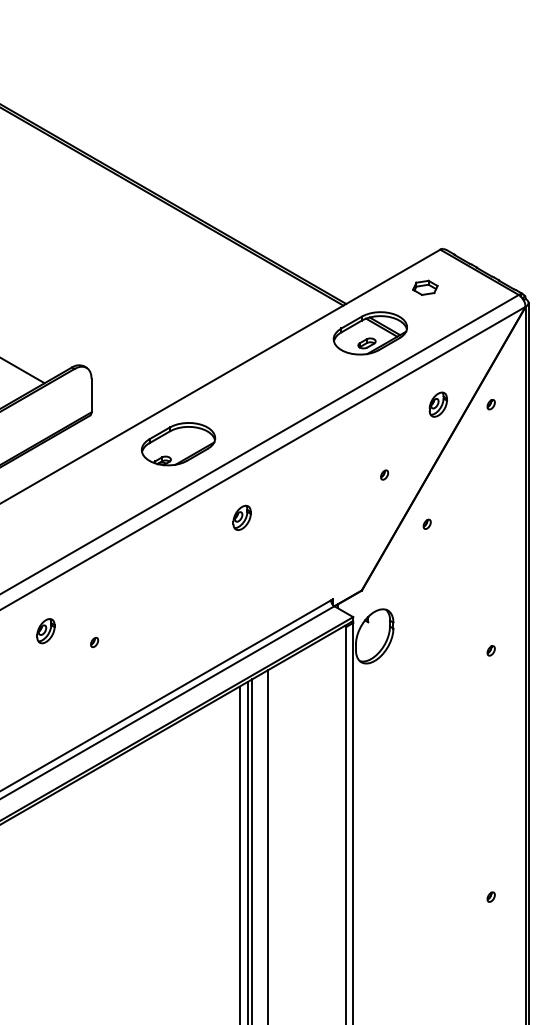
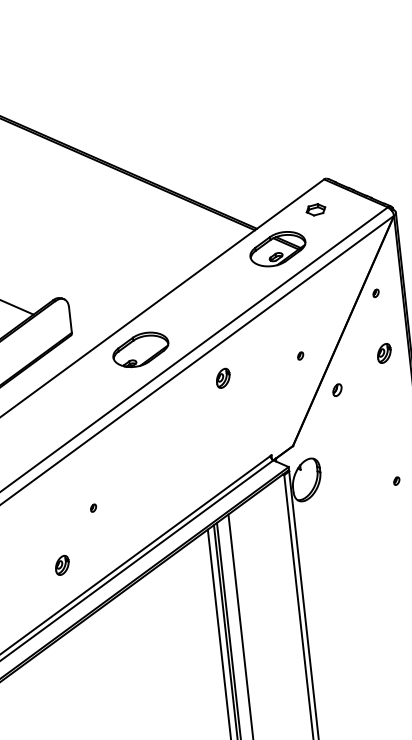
part: (438, 404) -> (384, 353), moved
part: (241, 517) -> (222, 378), moved
part: (426, 523) -> (336, 389), size x1.6
part: (45, 631) -> (61, 565), moved

